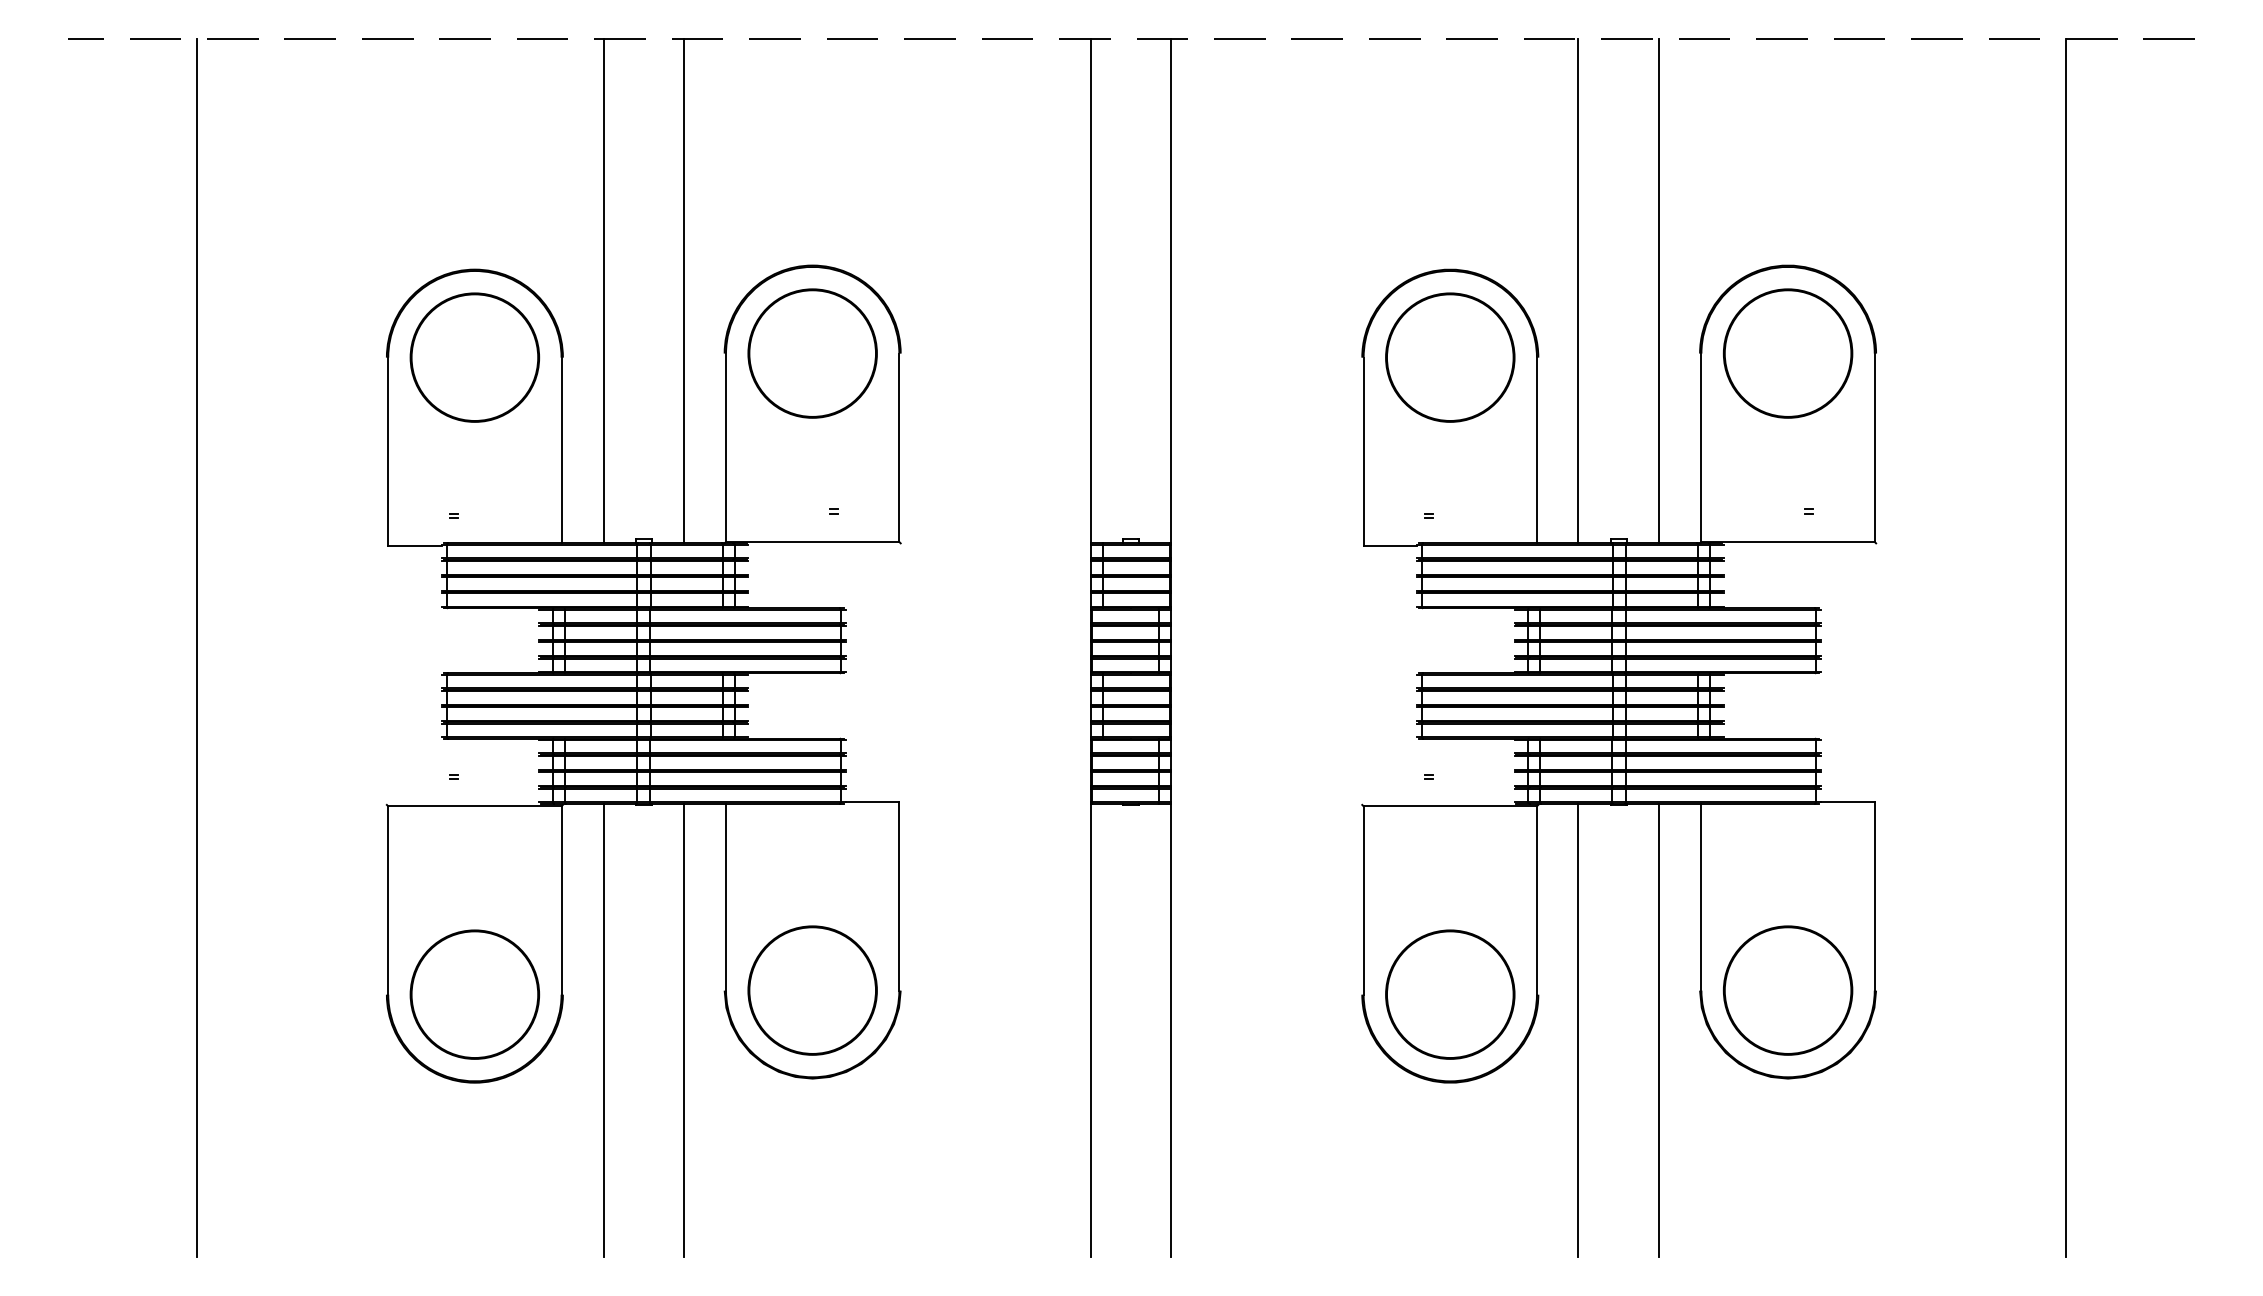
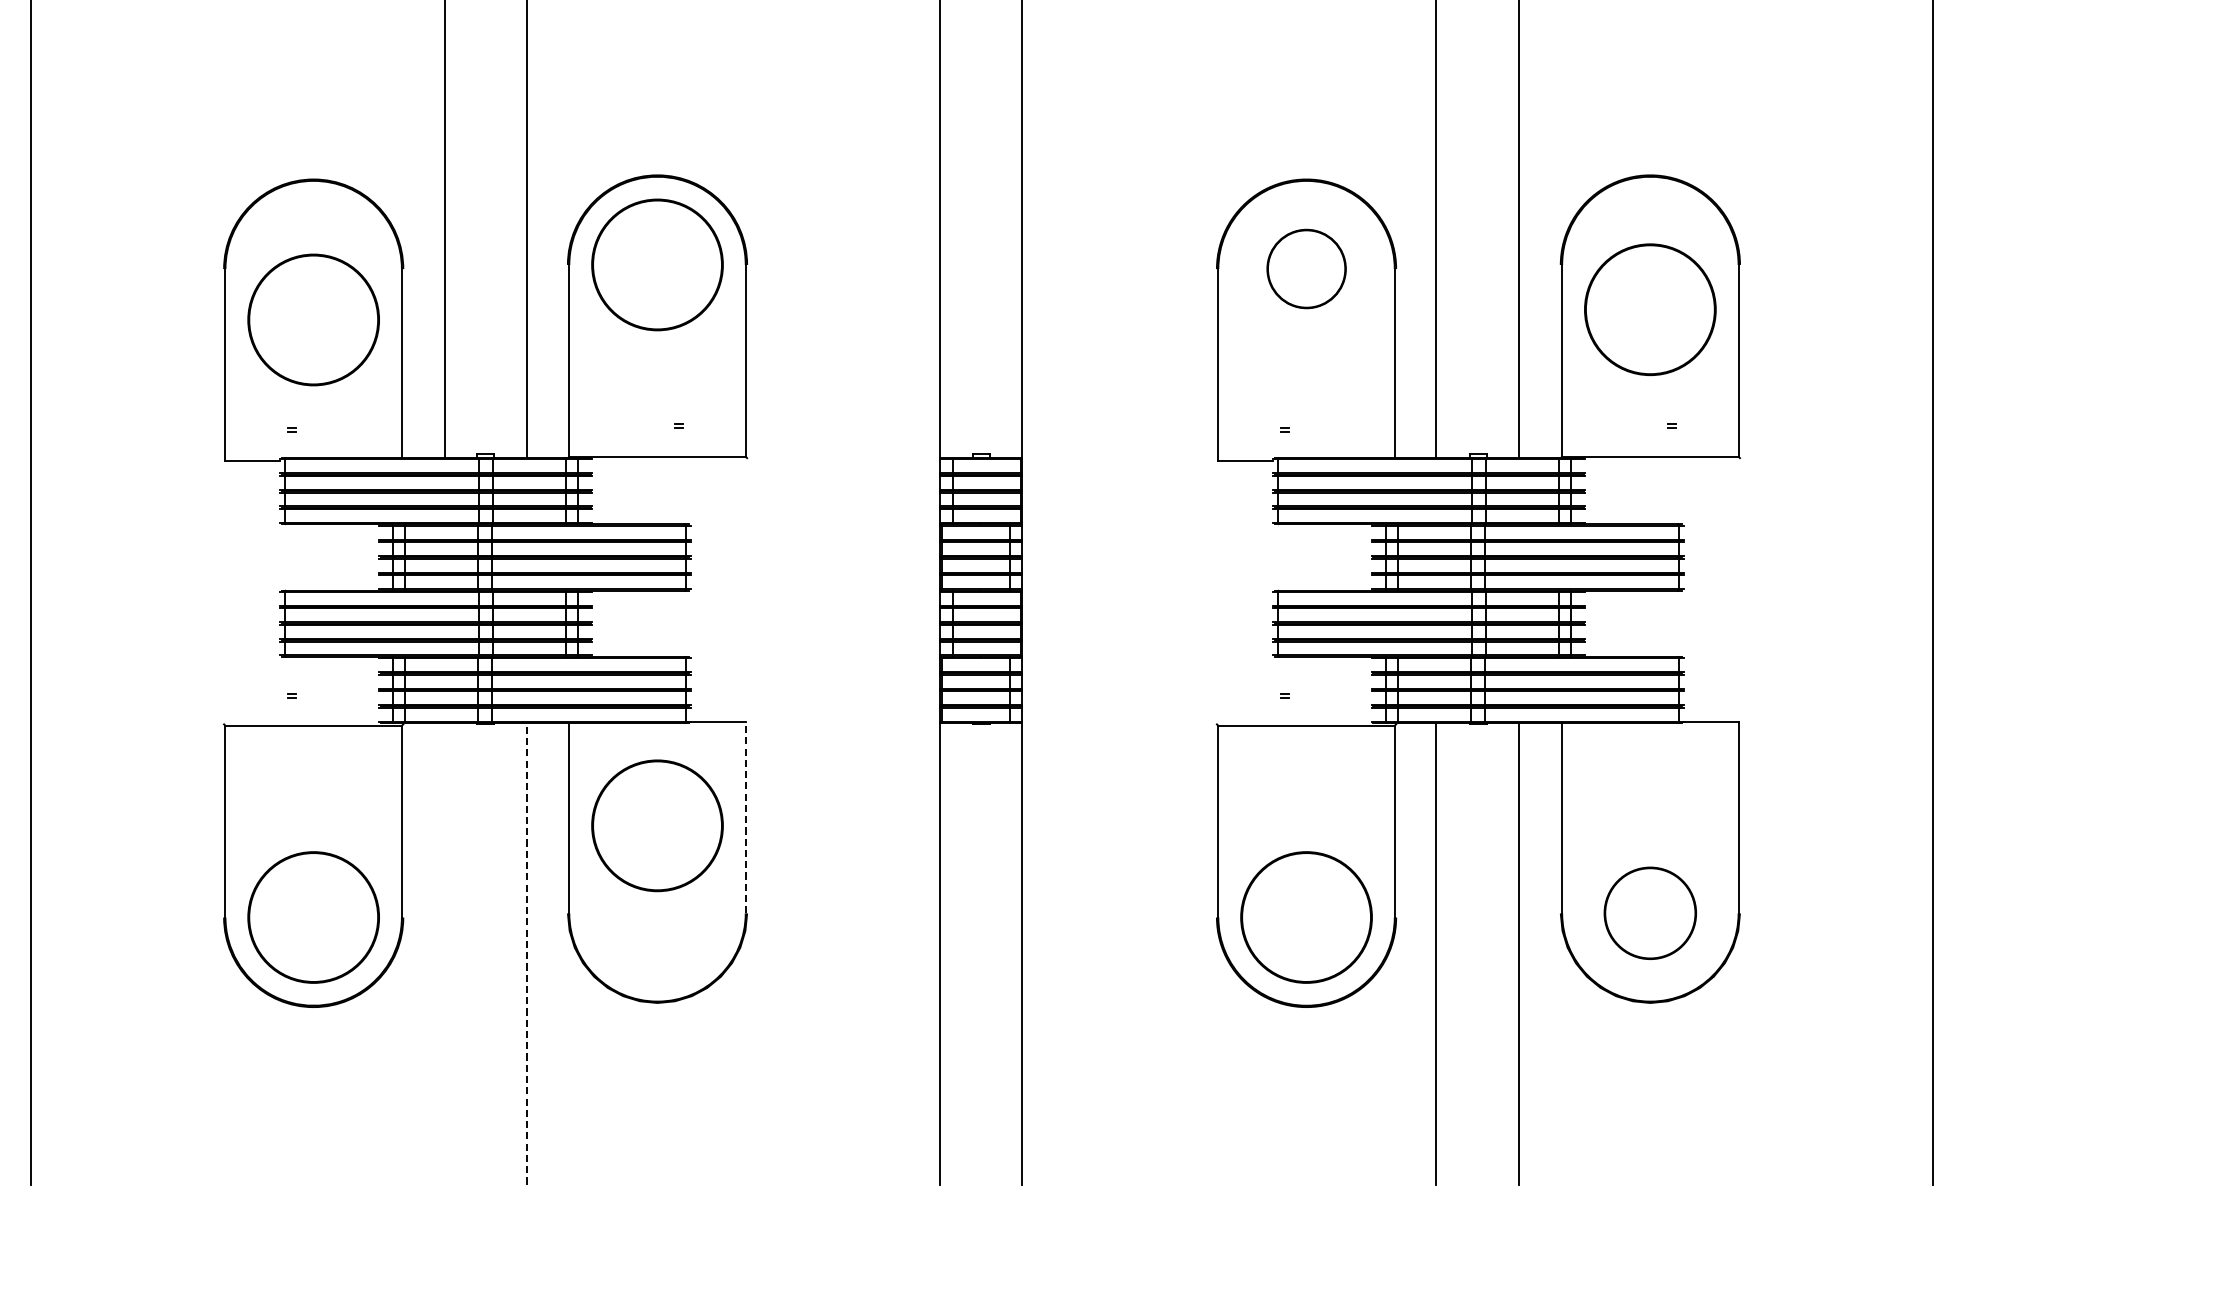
part: (1787, 353) -> (1649, 309), moved
part: (474, 357) -> (313, 319), moved
circle: (1450, 357) -> (1306, 268), size x0.6
line: (899, 895) -> (745, 816), solid -> dashed
circle: (812, 990) -> (657, 825), moved
part: (1787, 990) -> (1649, 913), size x0.7
line: (603, 1029) -> (444, 952), removed
line: (684, 1030) -> (527, 953), solid -> dashed

